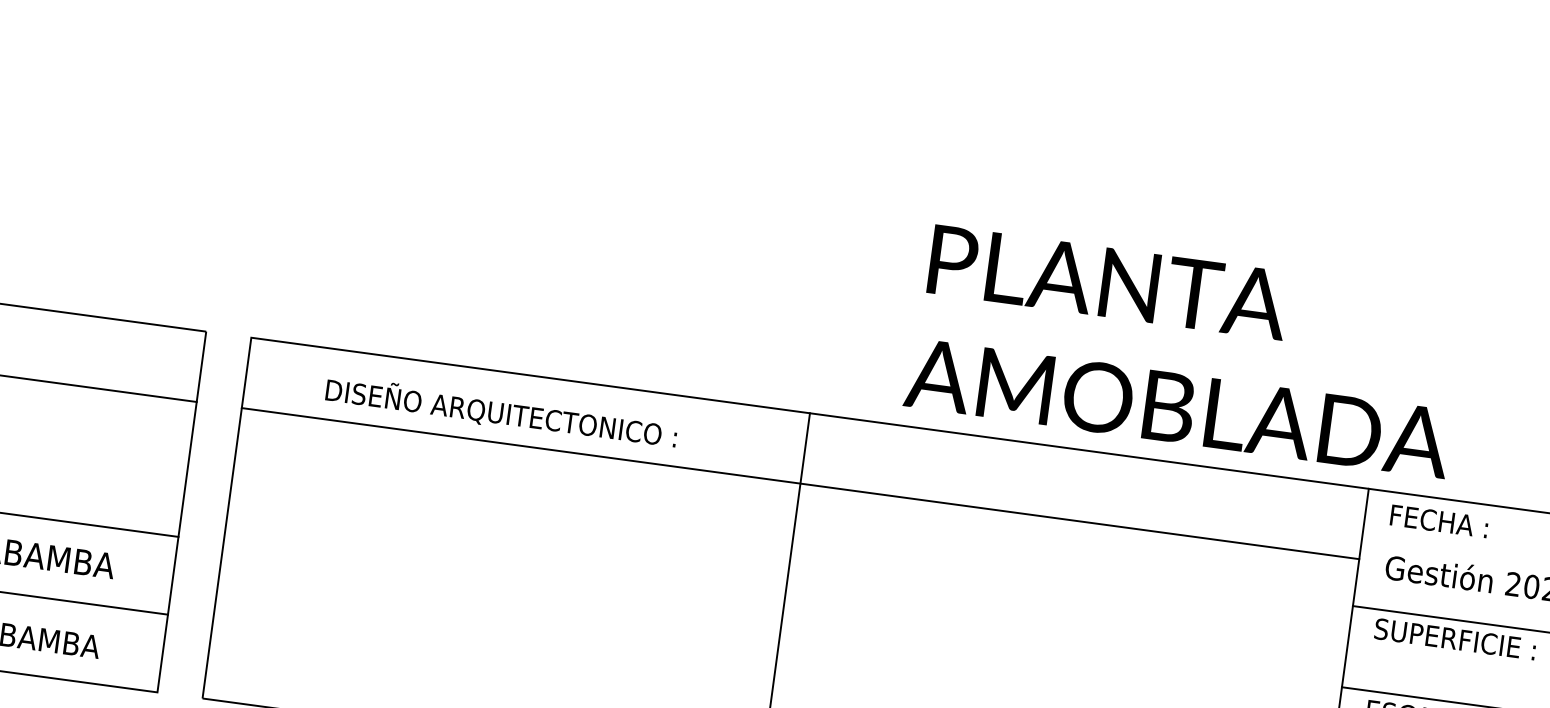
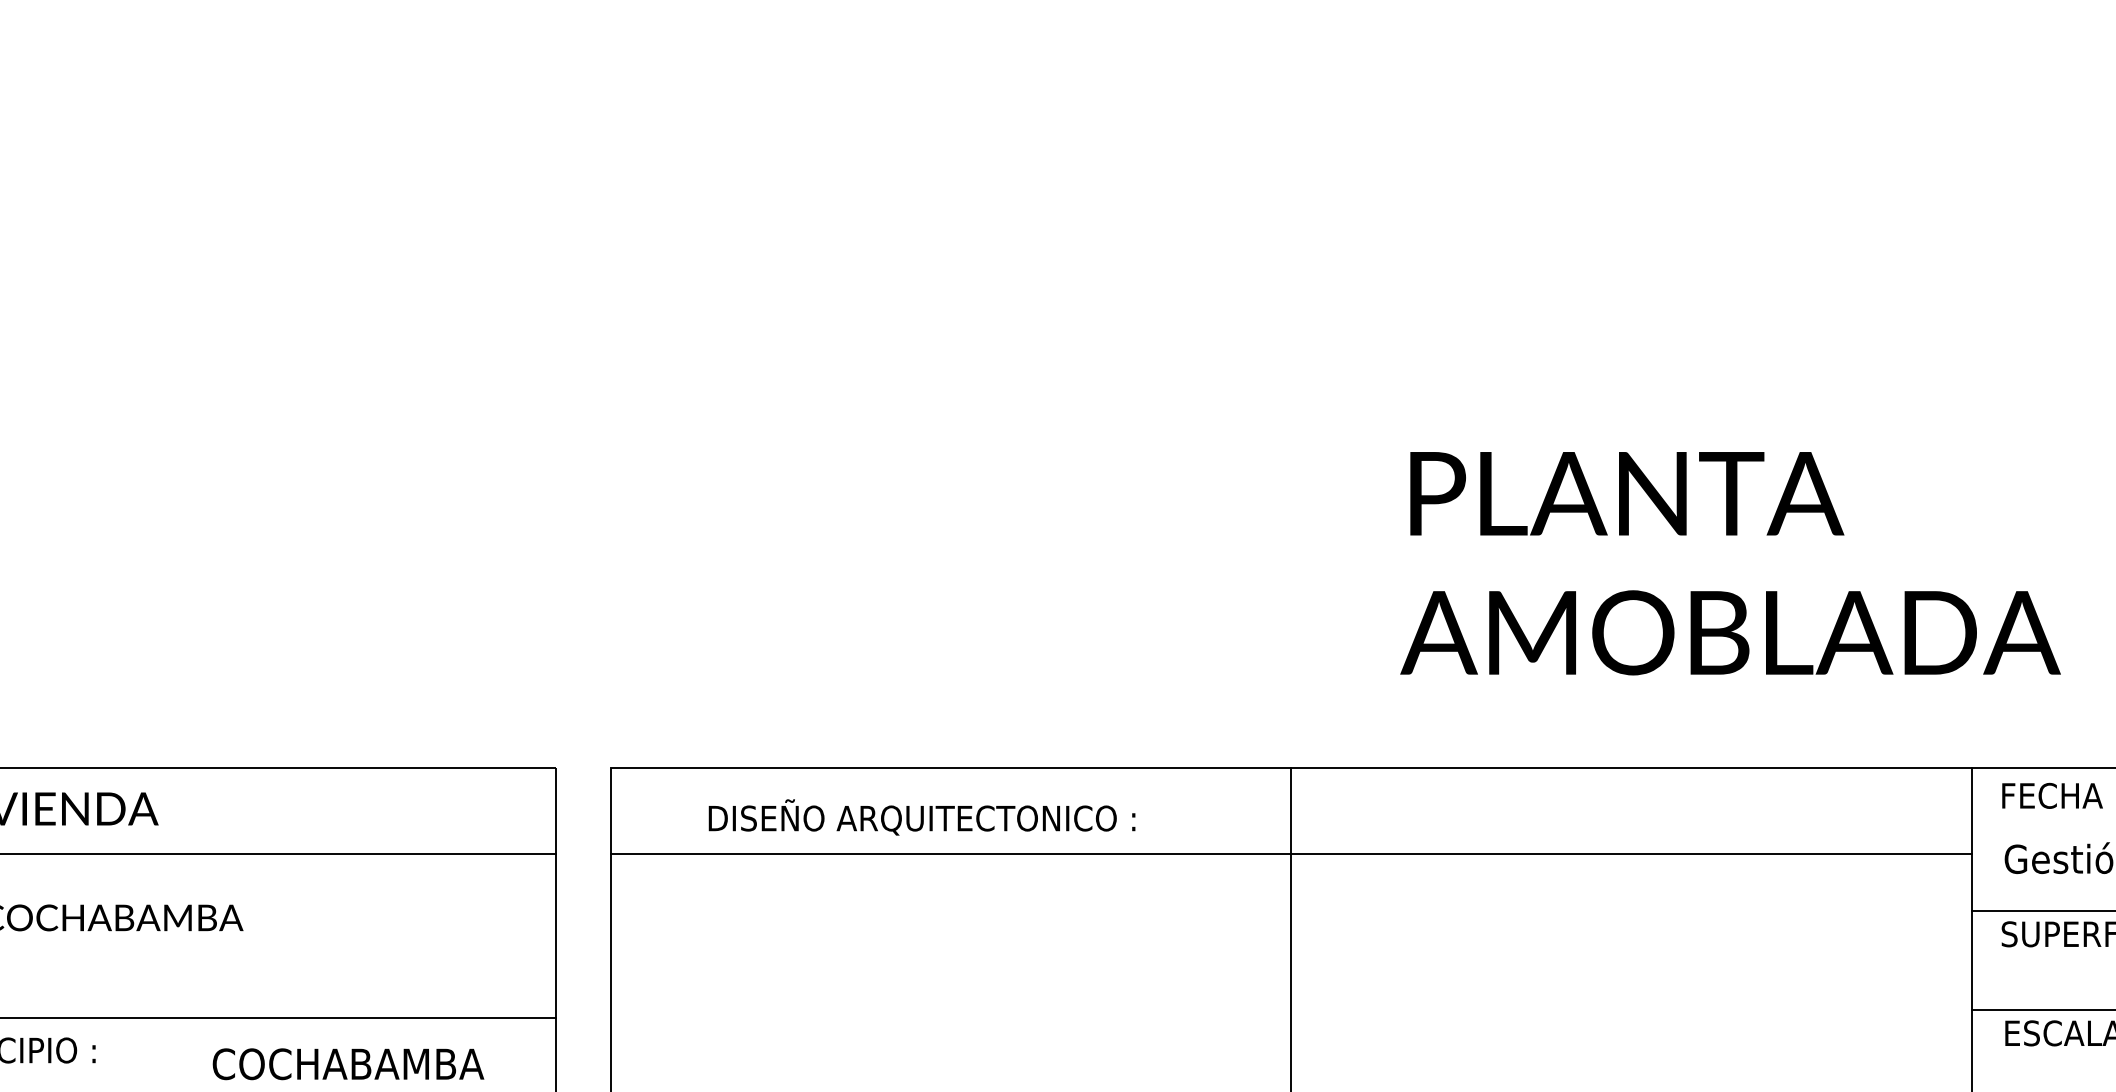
text: (1185, 351) -> (1730, 563), moved

